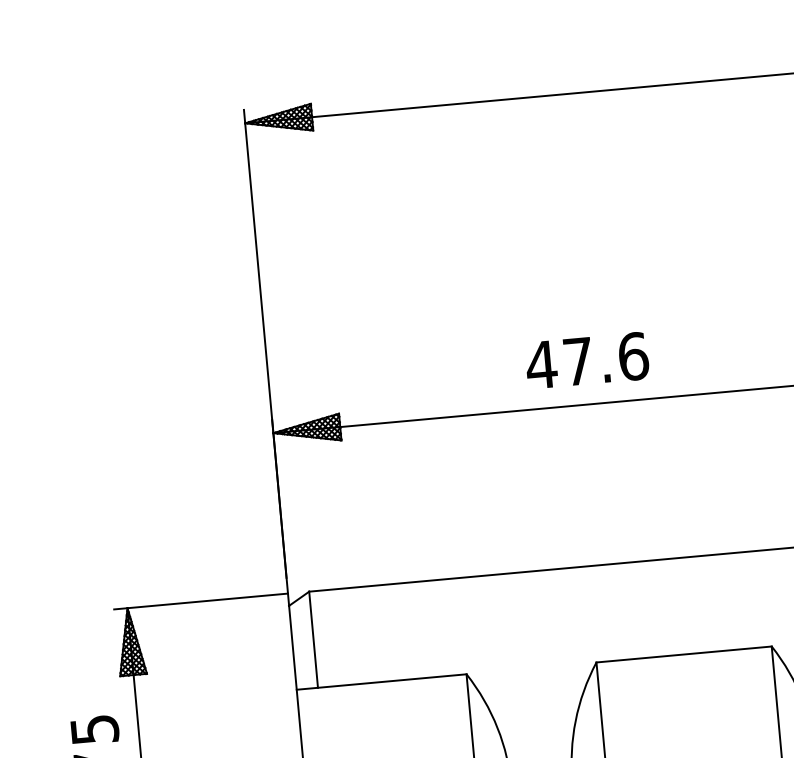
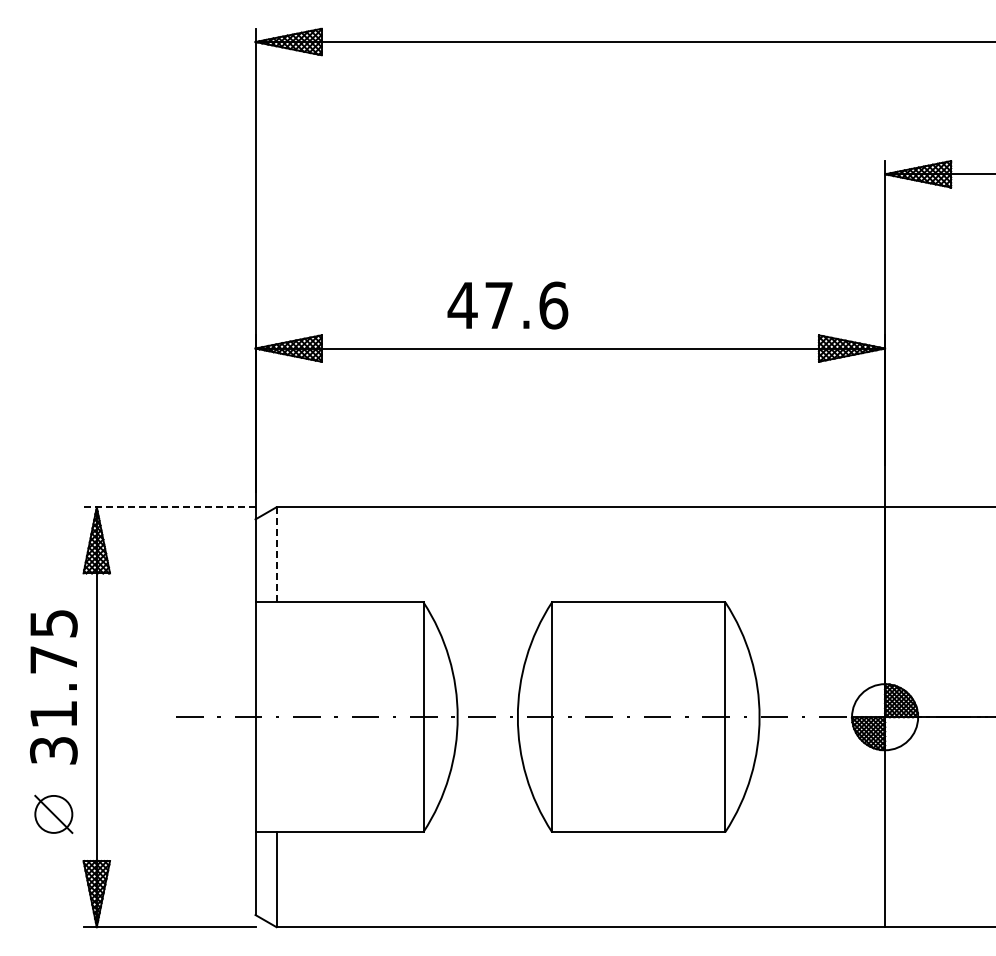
text: (586, 360) -> (507, 305), moved
line: (201, 601) -> (169, 507), solid -> dashed
line: (313, 639) -> (276, 554), solid -> dashed

